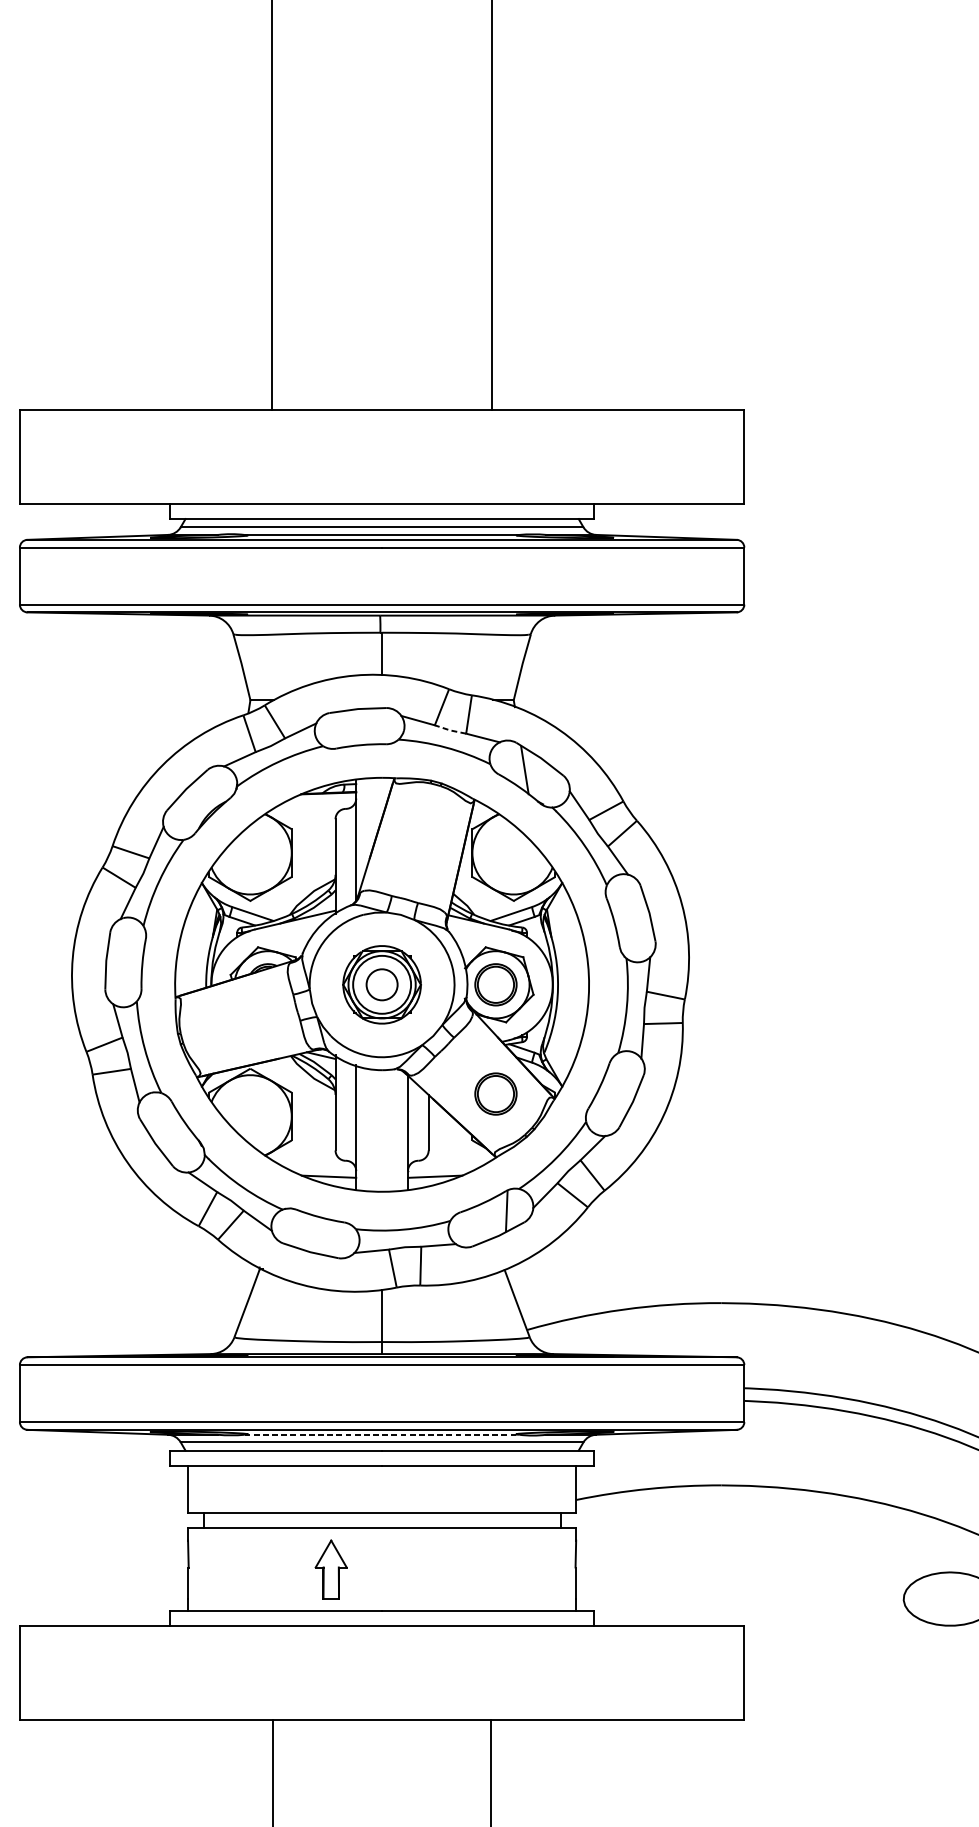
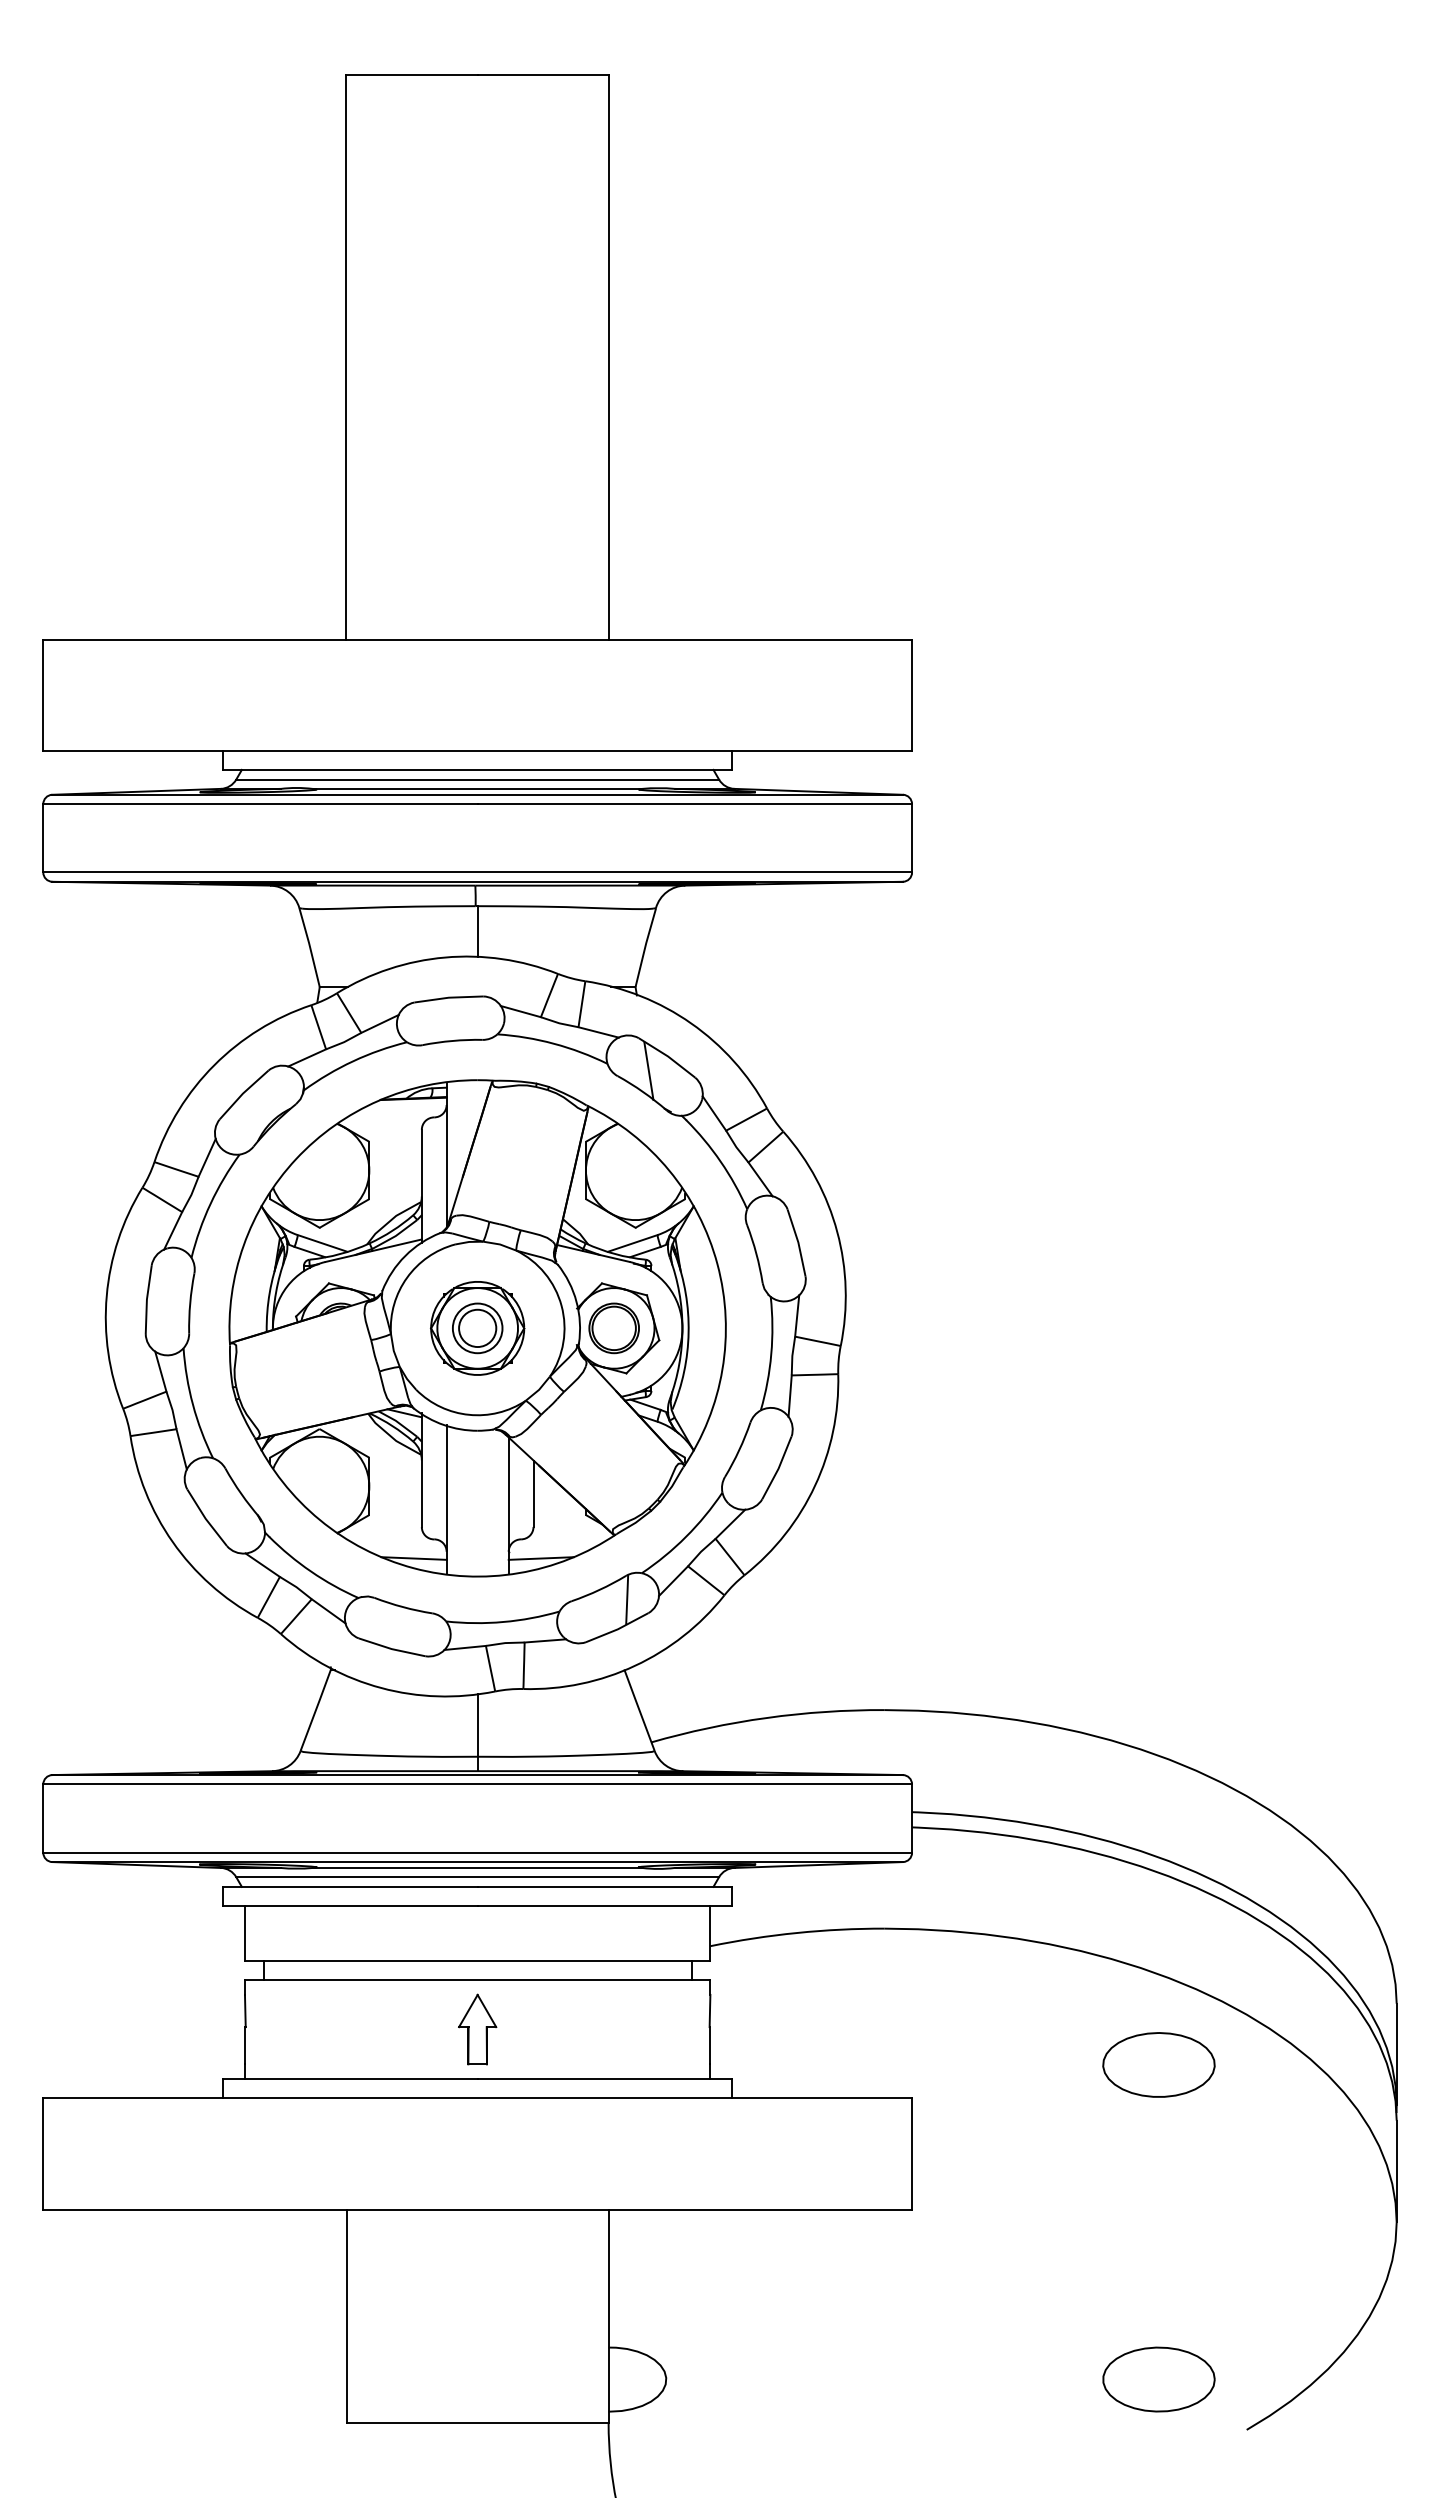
line: (450, 730) -> (559, 1023), dashed -> solid
circle: (381, 984) -> (477, 1328), size x0.71
part: (495, 1094) -> (613, 1459), removed
line: (381, 1434) -> (477, 1867), dashed -> solid
part: (331, 1569) -> (477, 2029), moved

